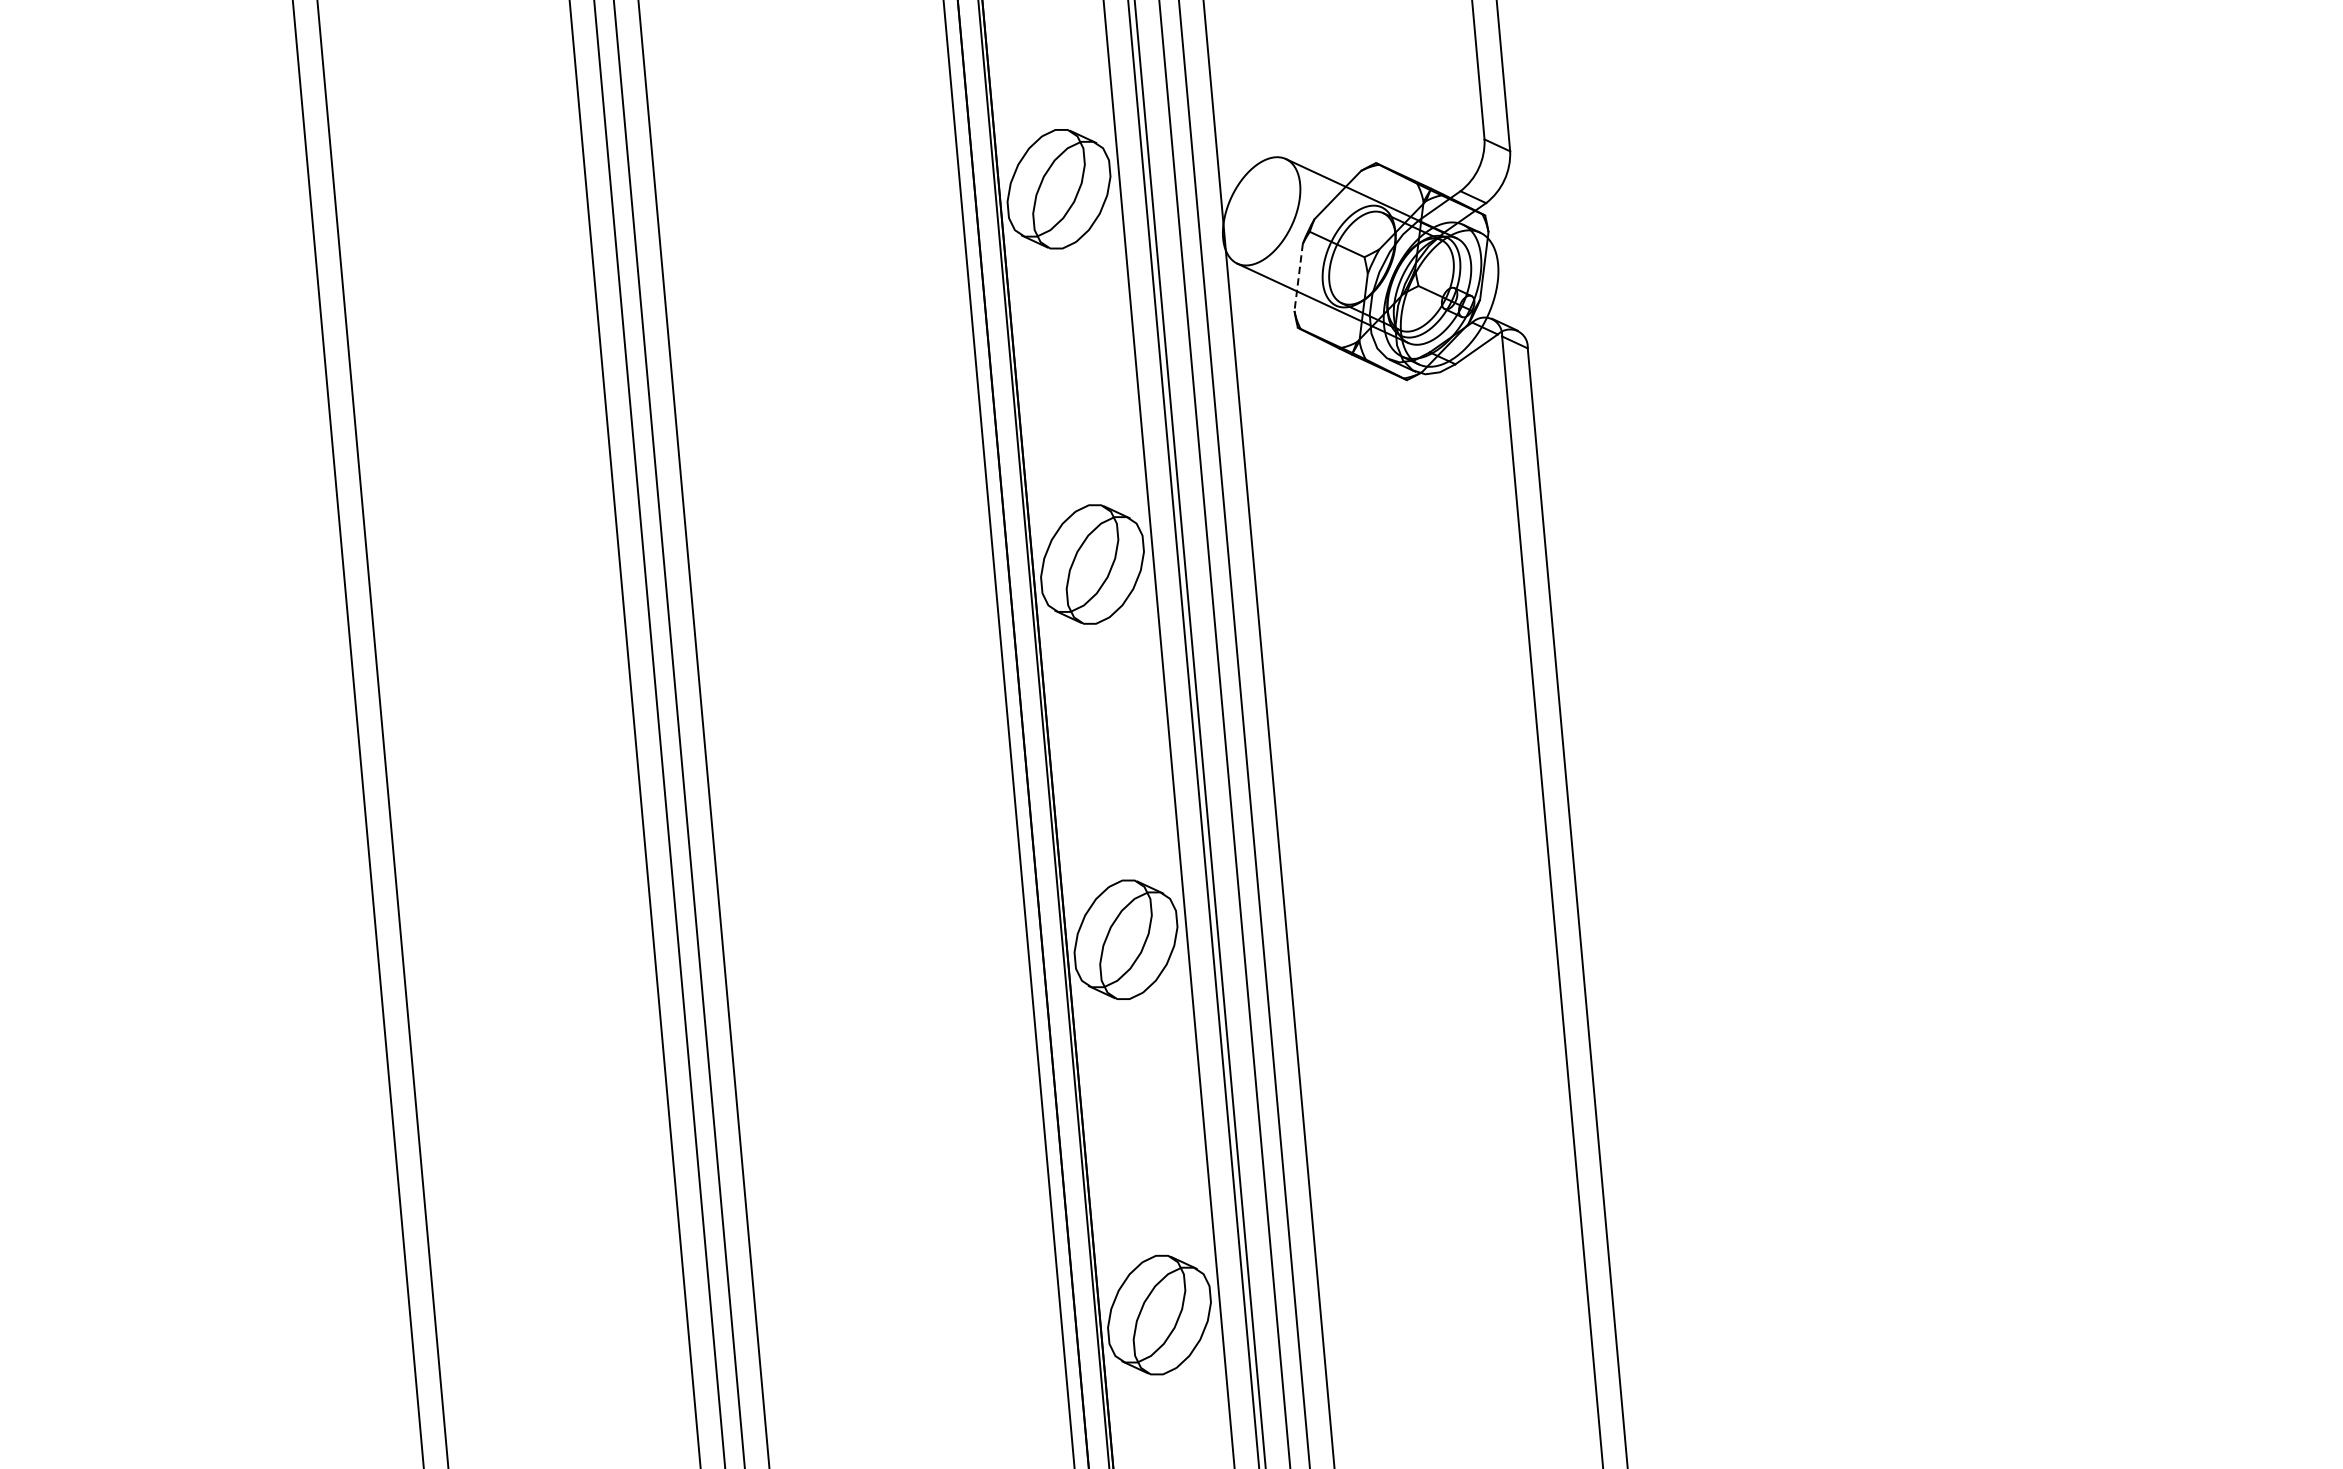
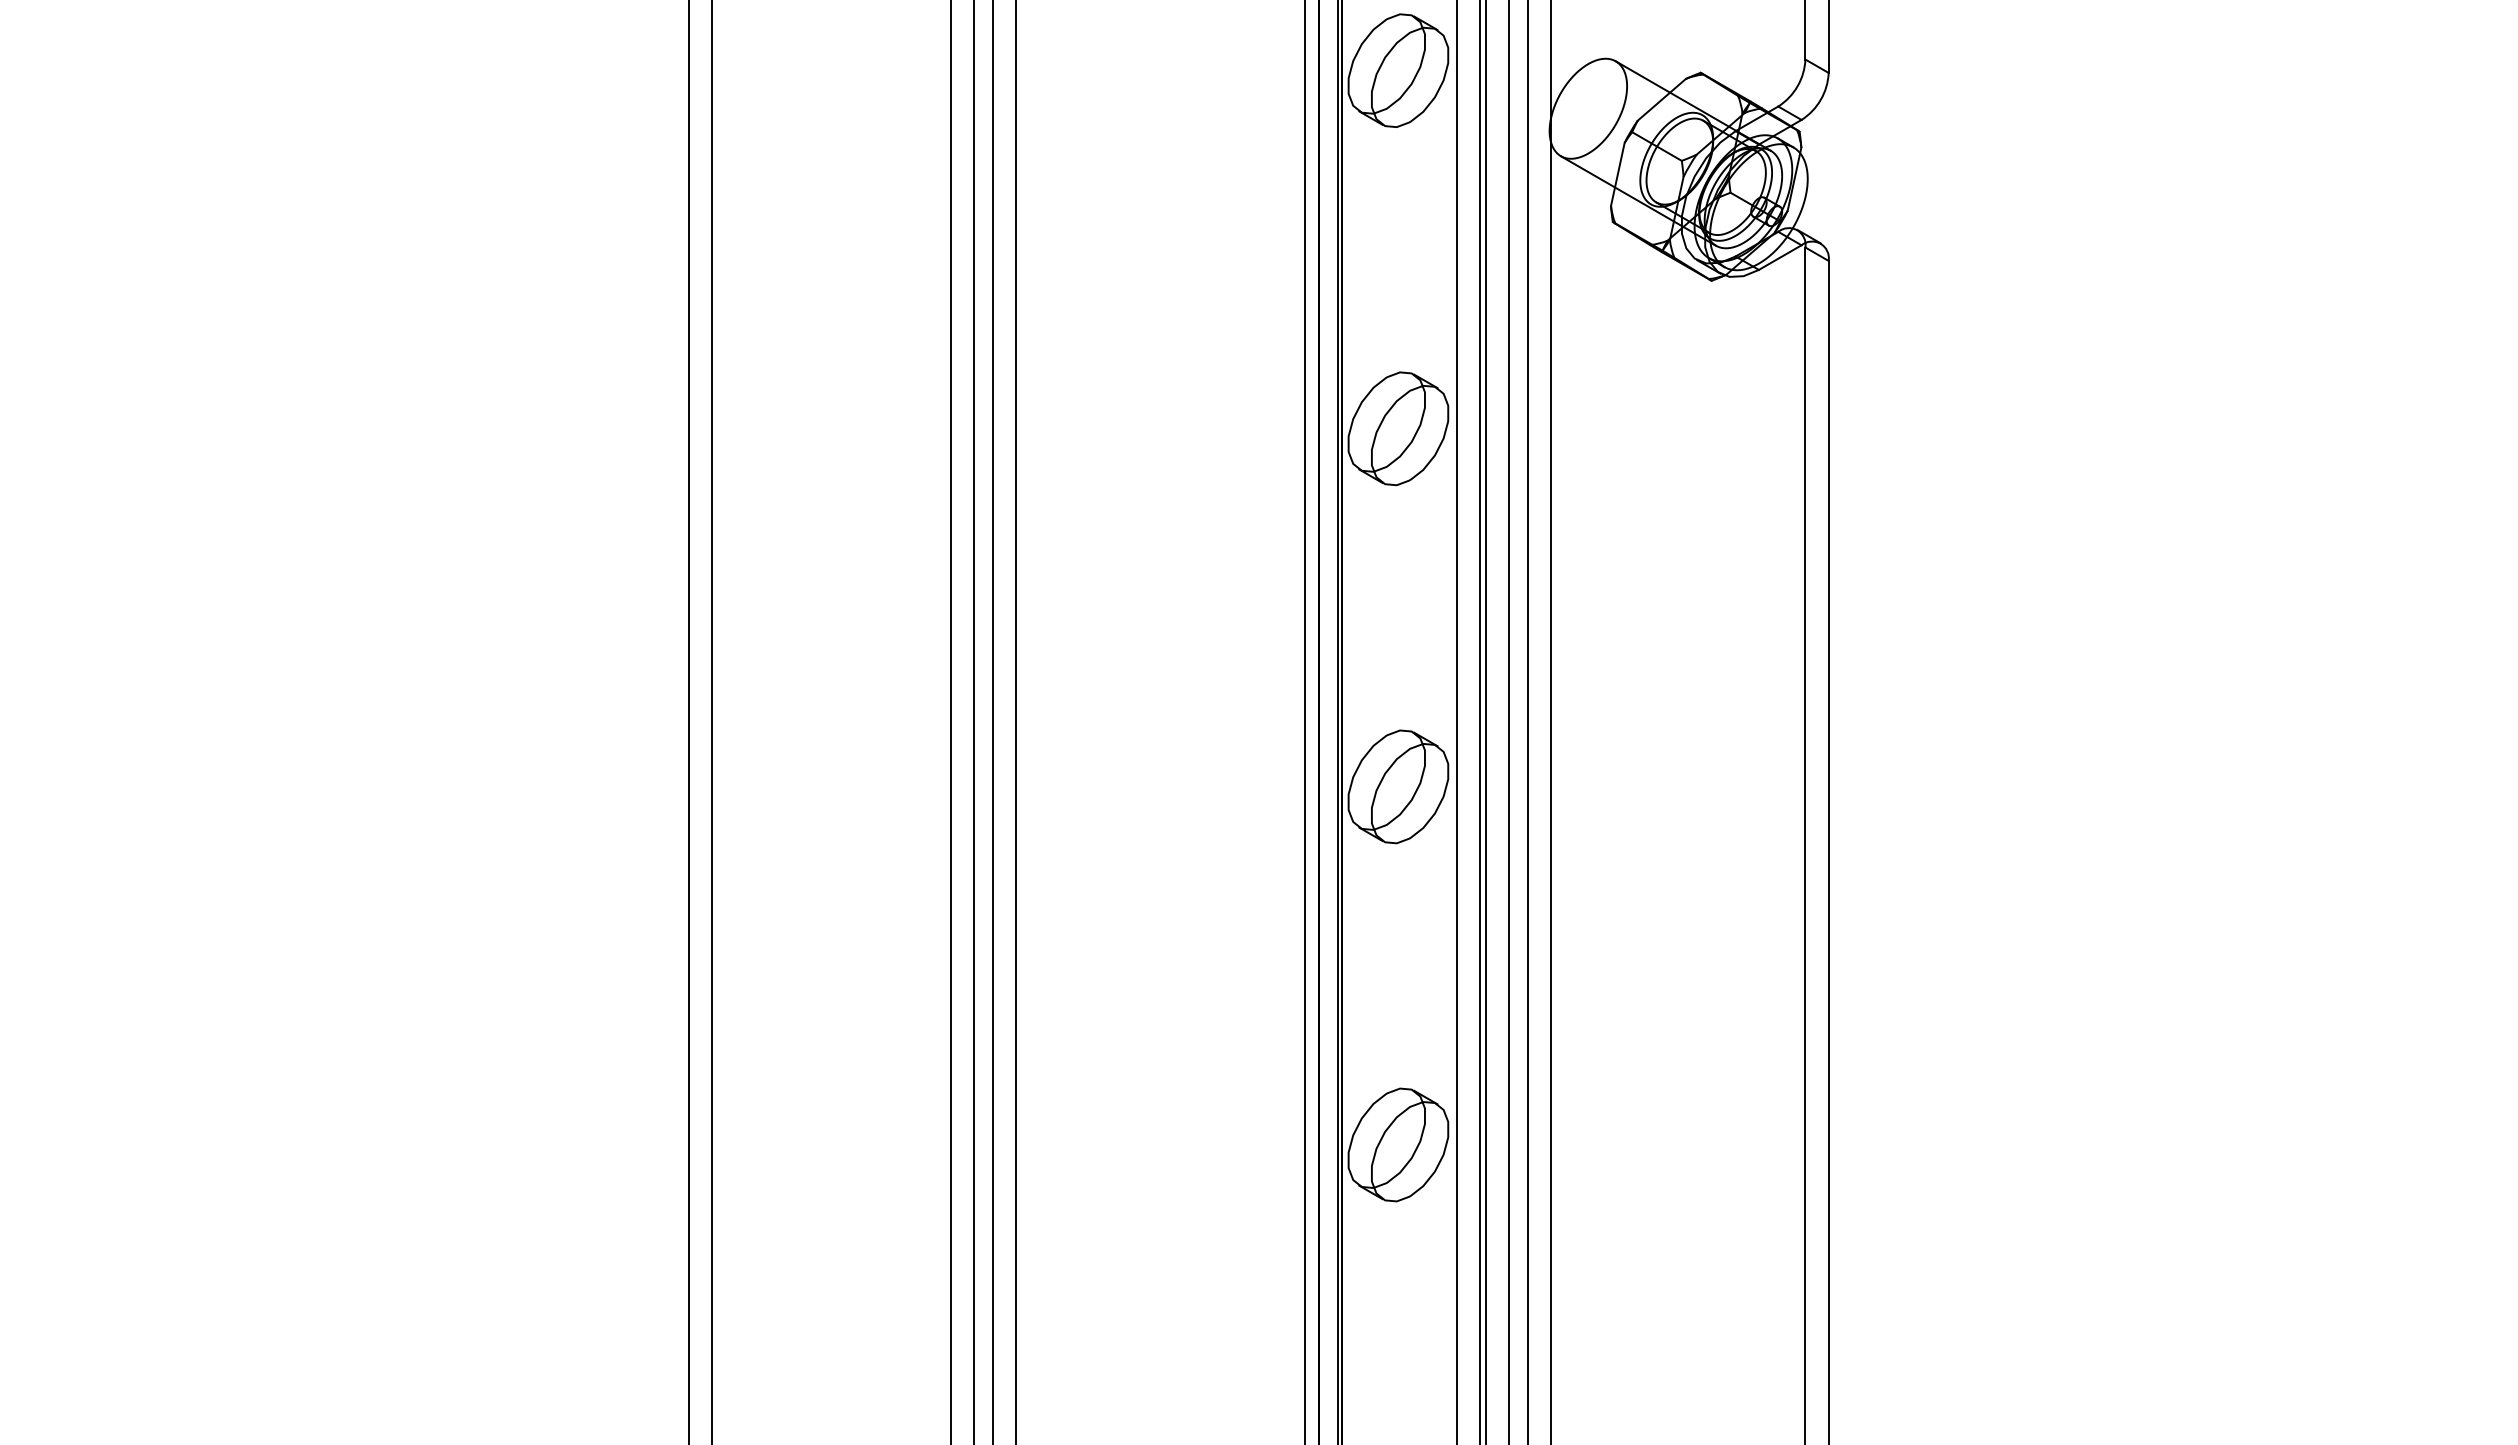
line: (1298, 277) -> (1617, 174), dashed -> solid

